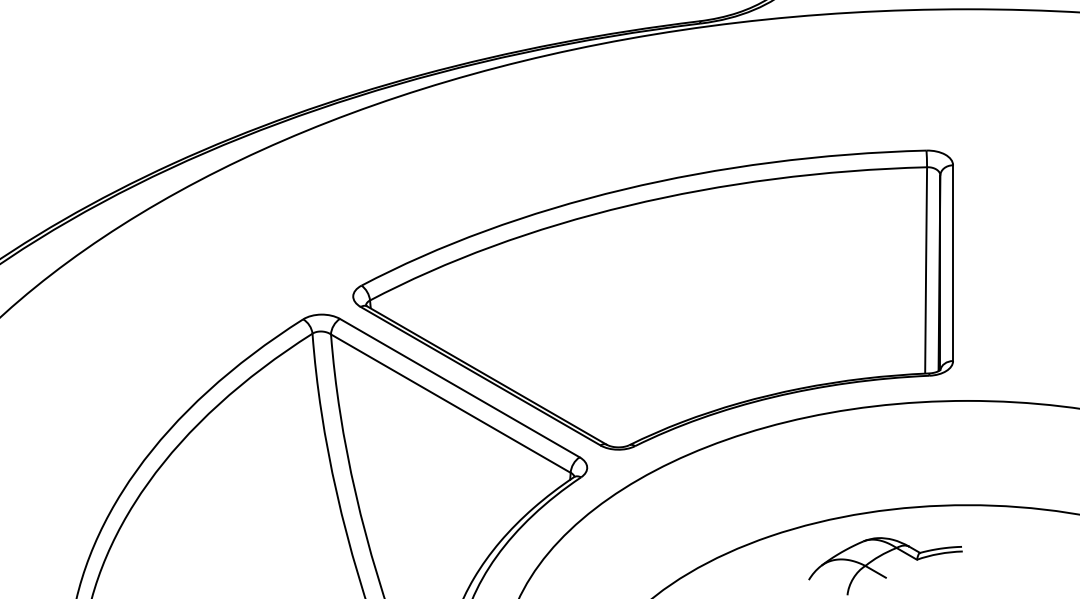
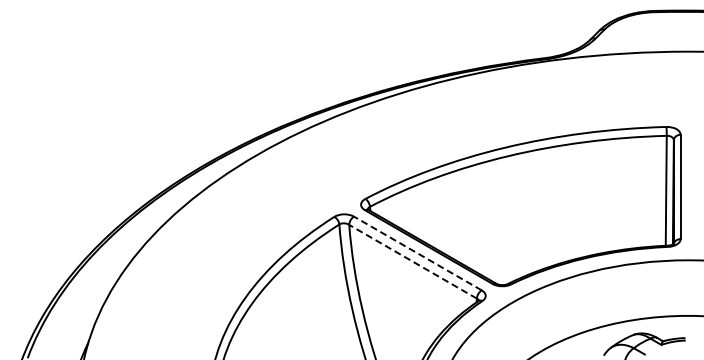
line: (459, 388) -> (417, 253), solid -> dashed
line: (451, 403) -> (413, 261), solid -> dashed

